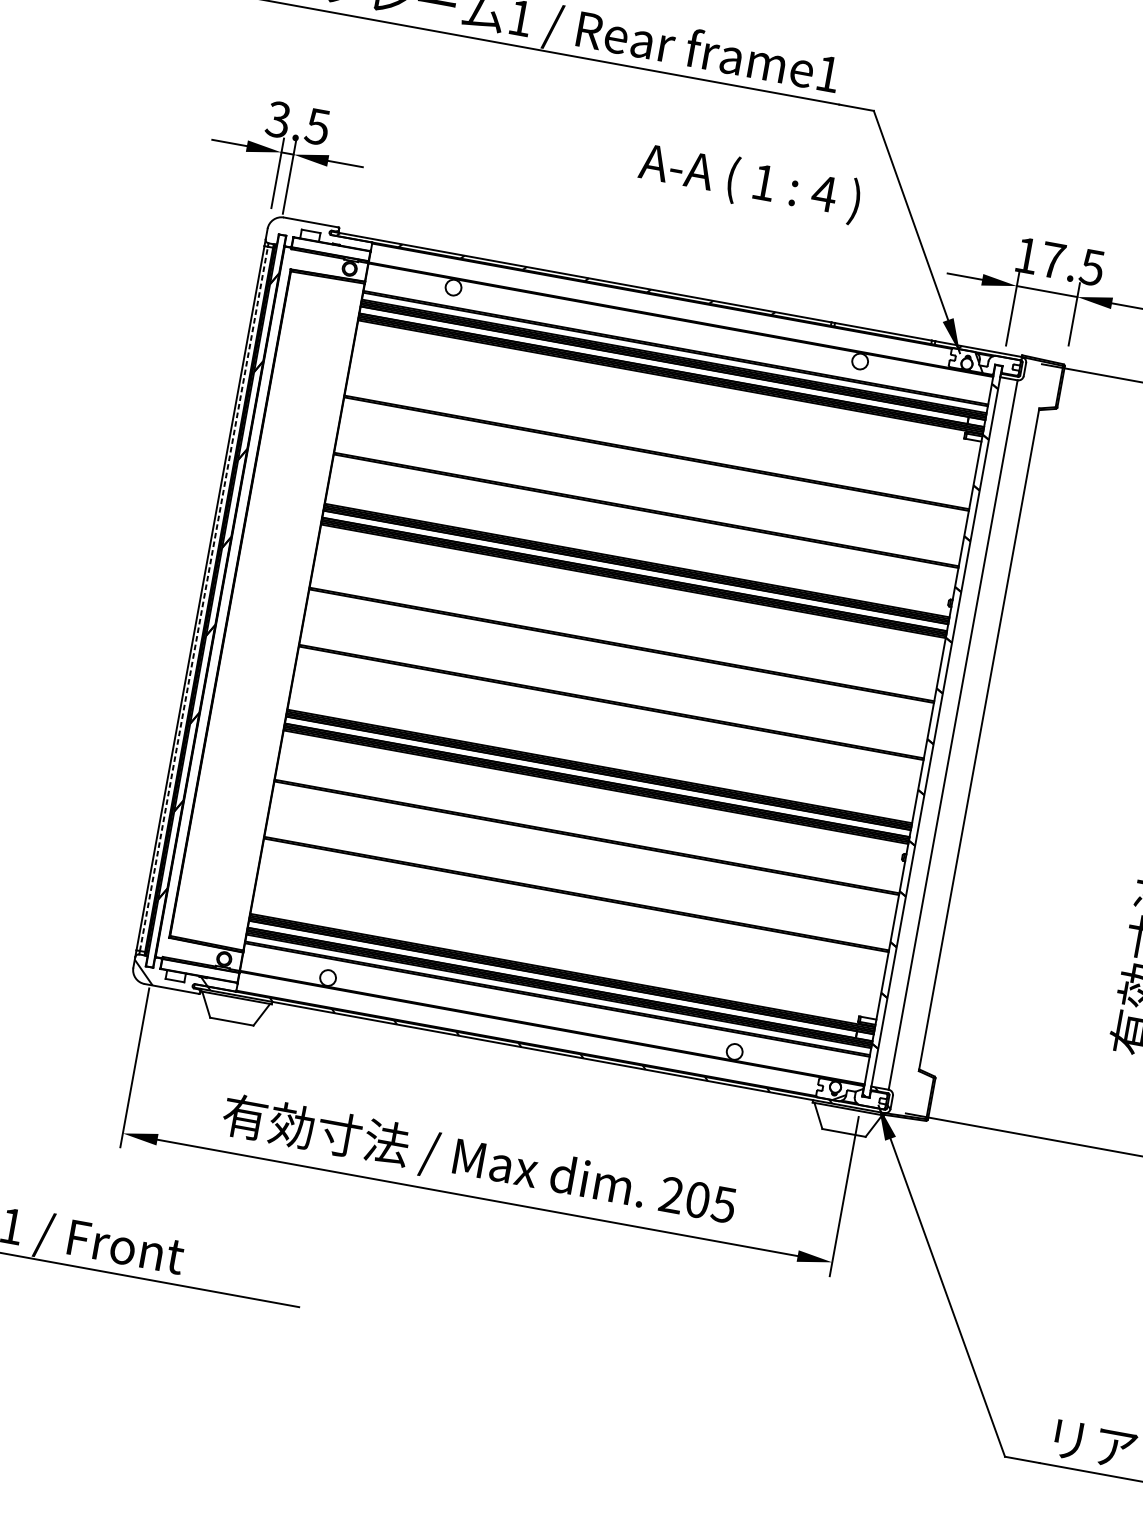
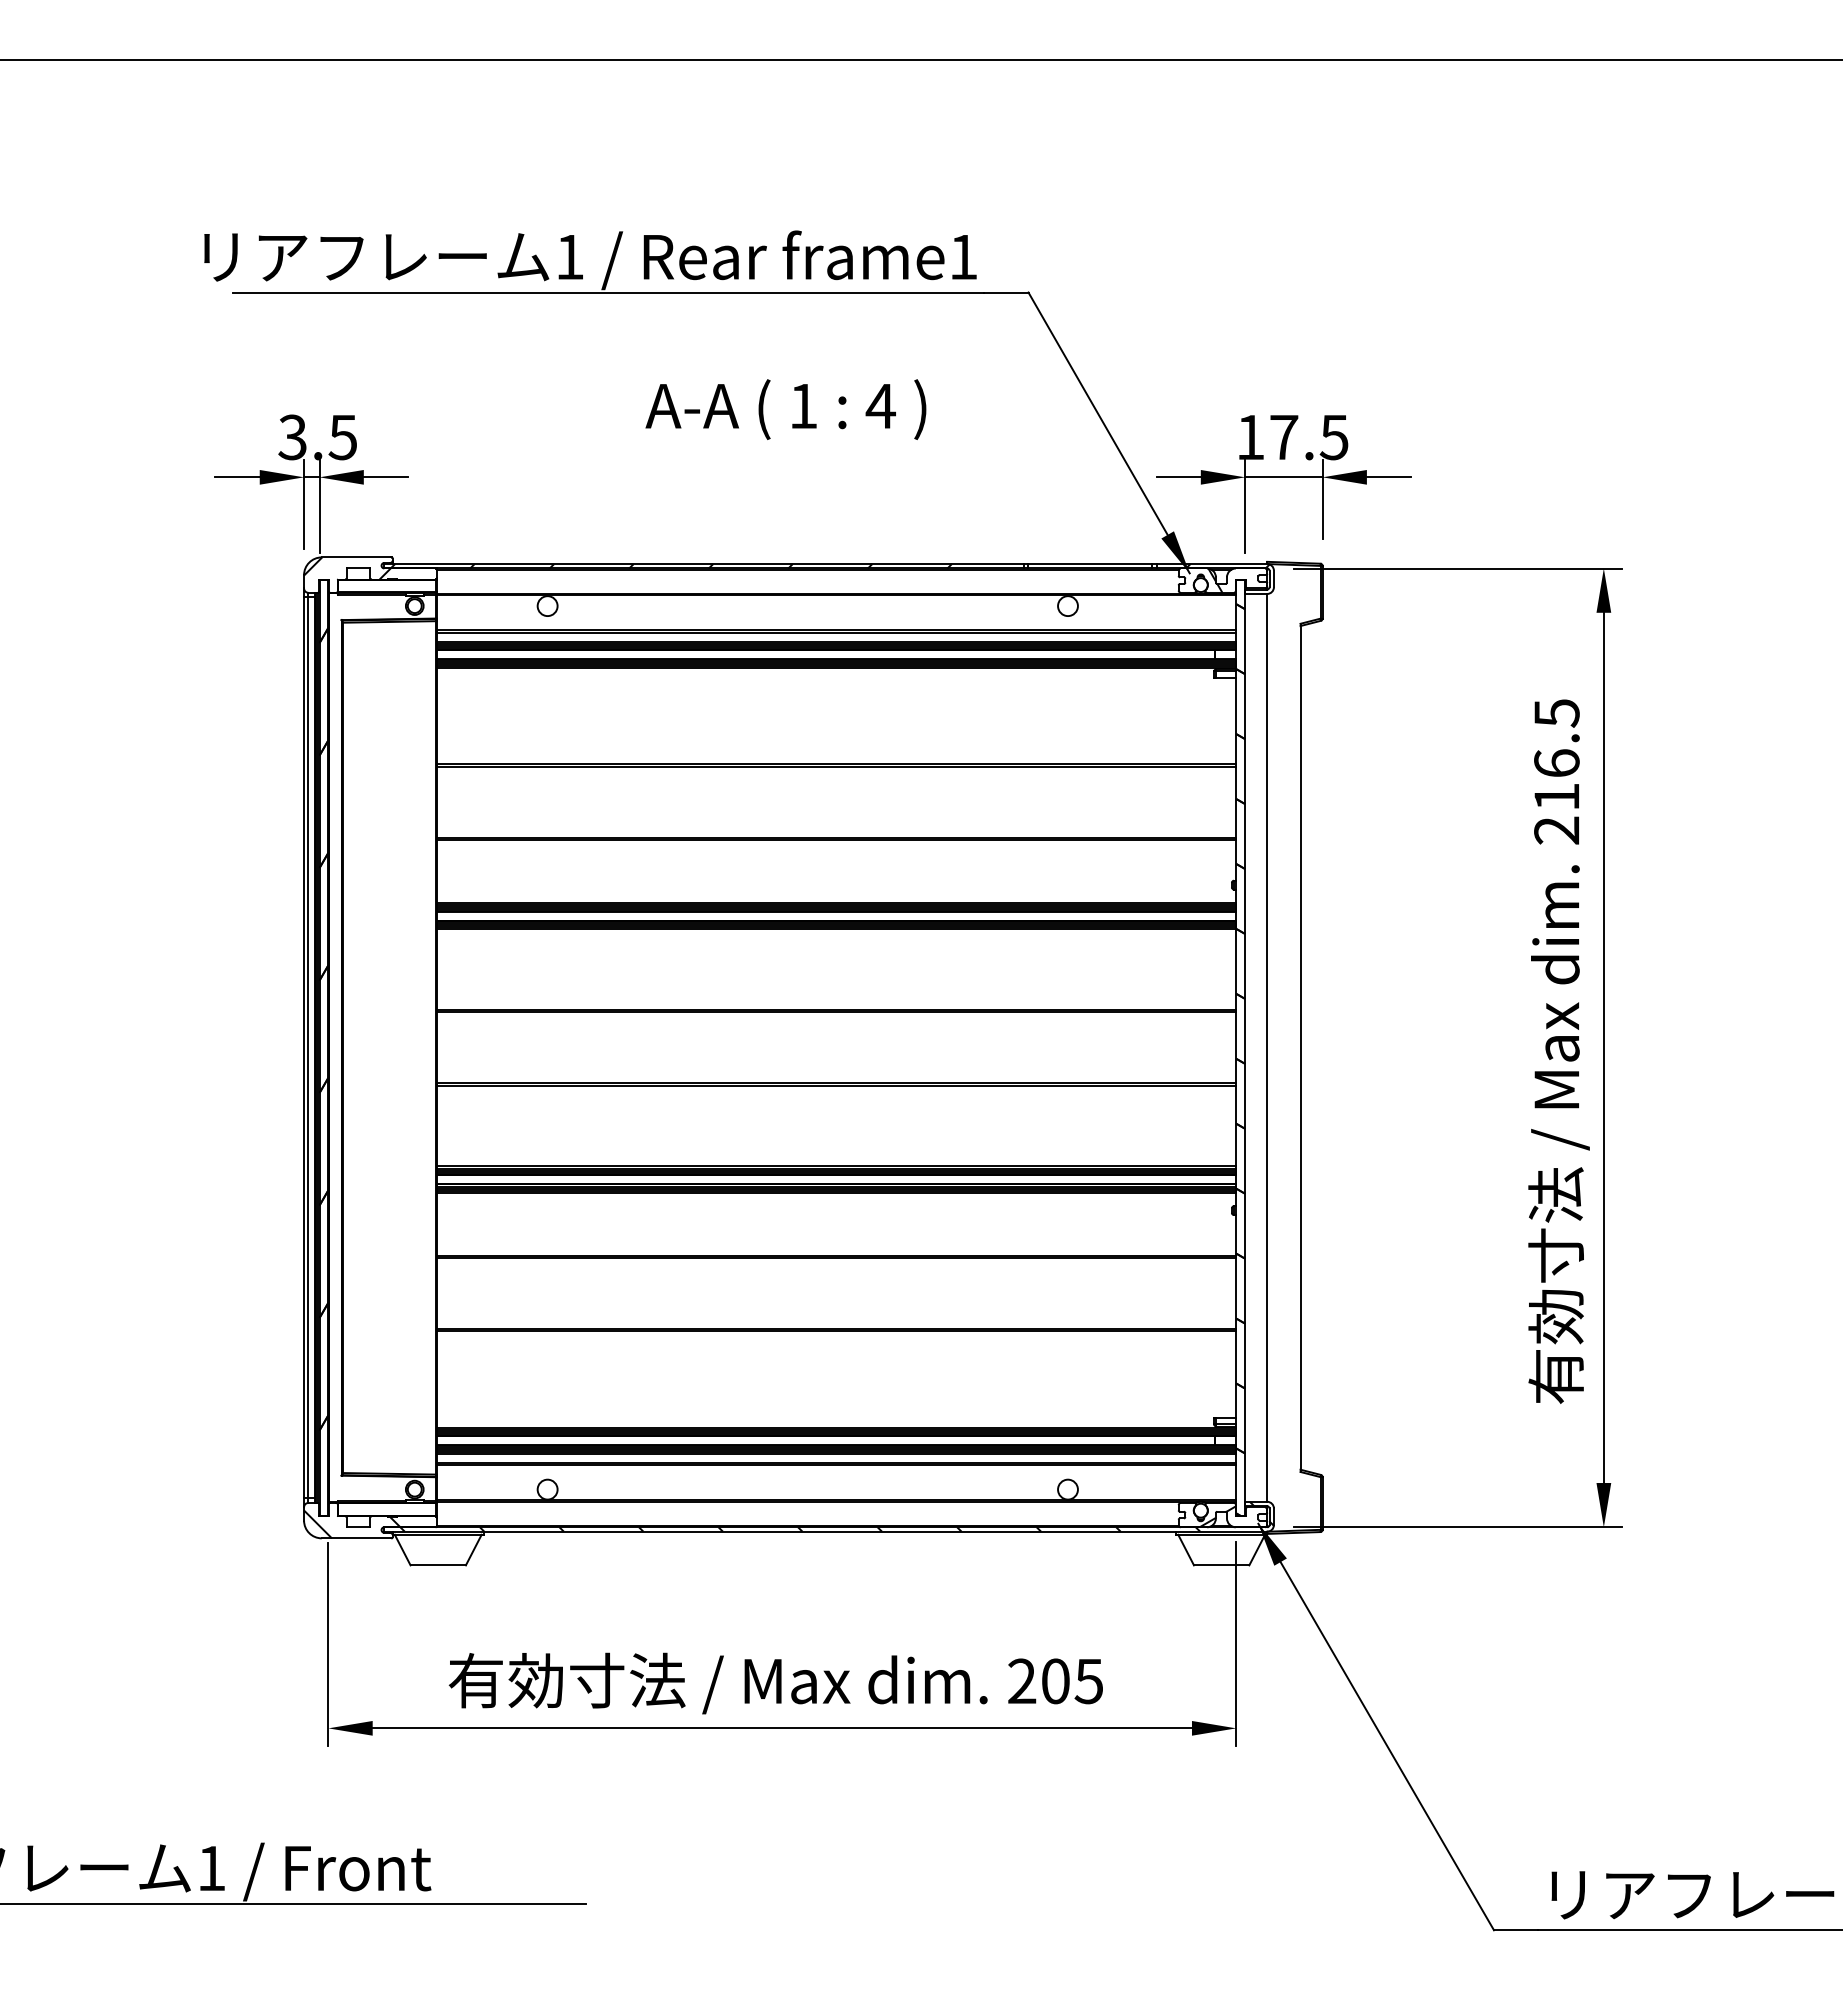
text: (749, 182) -> (785, 409), moved
hatch: (302, 229) -> (347, 568), added
line: (204, 598) -> (308, 1047), dashed -> solid

